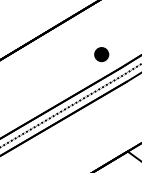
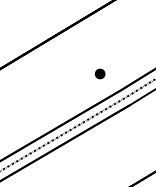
part: (101, 54) -> (99, 73), size x0.6

